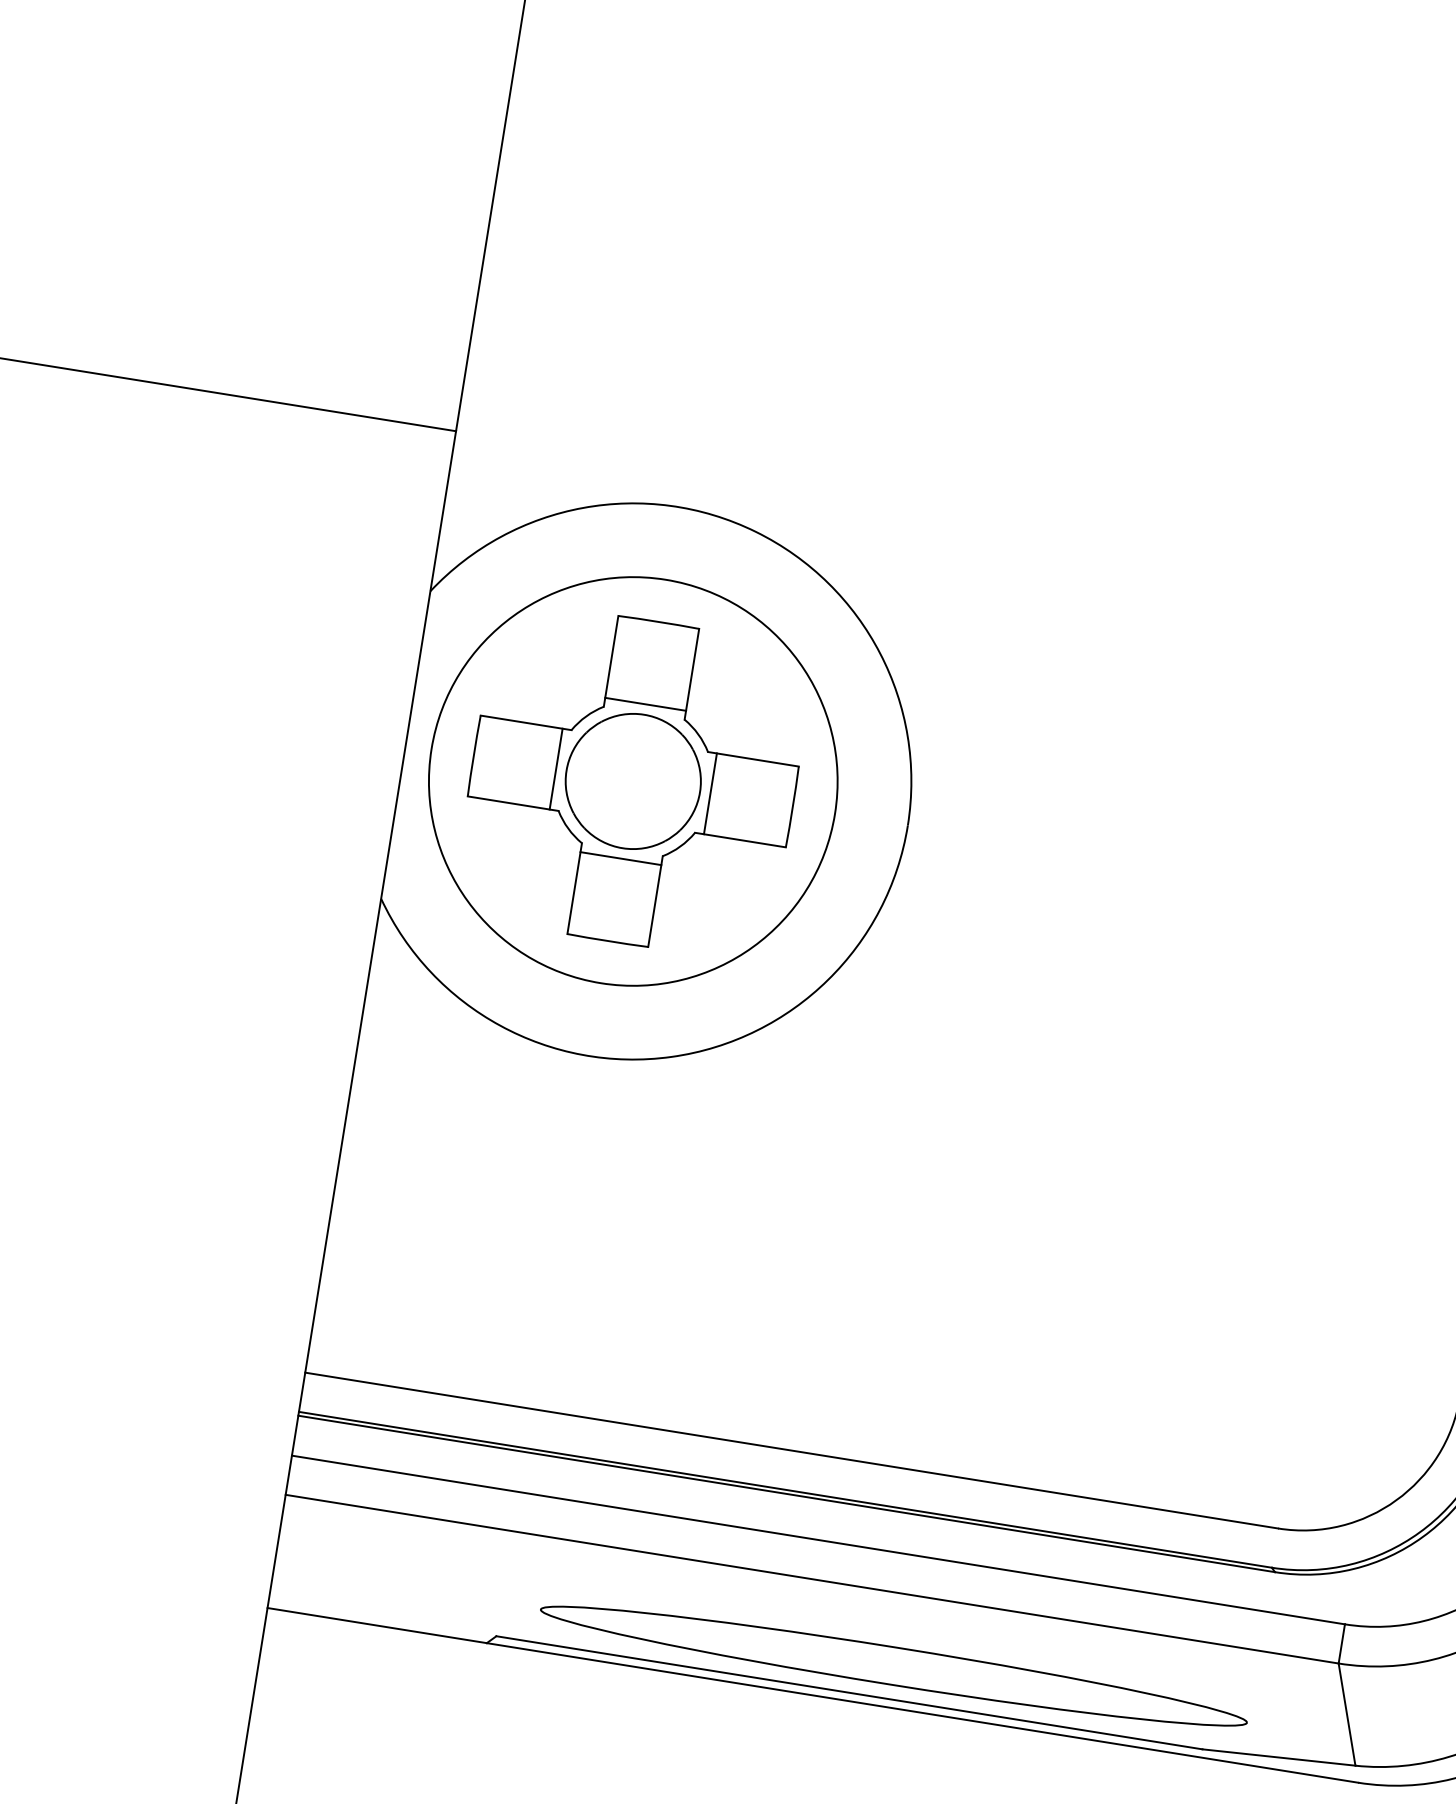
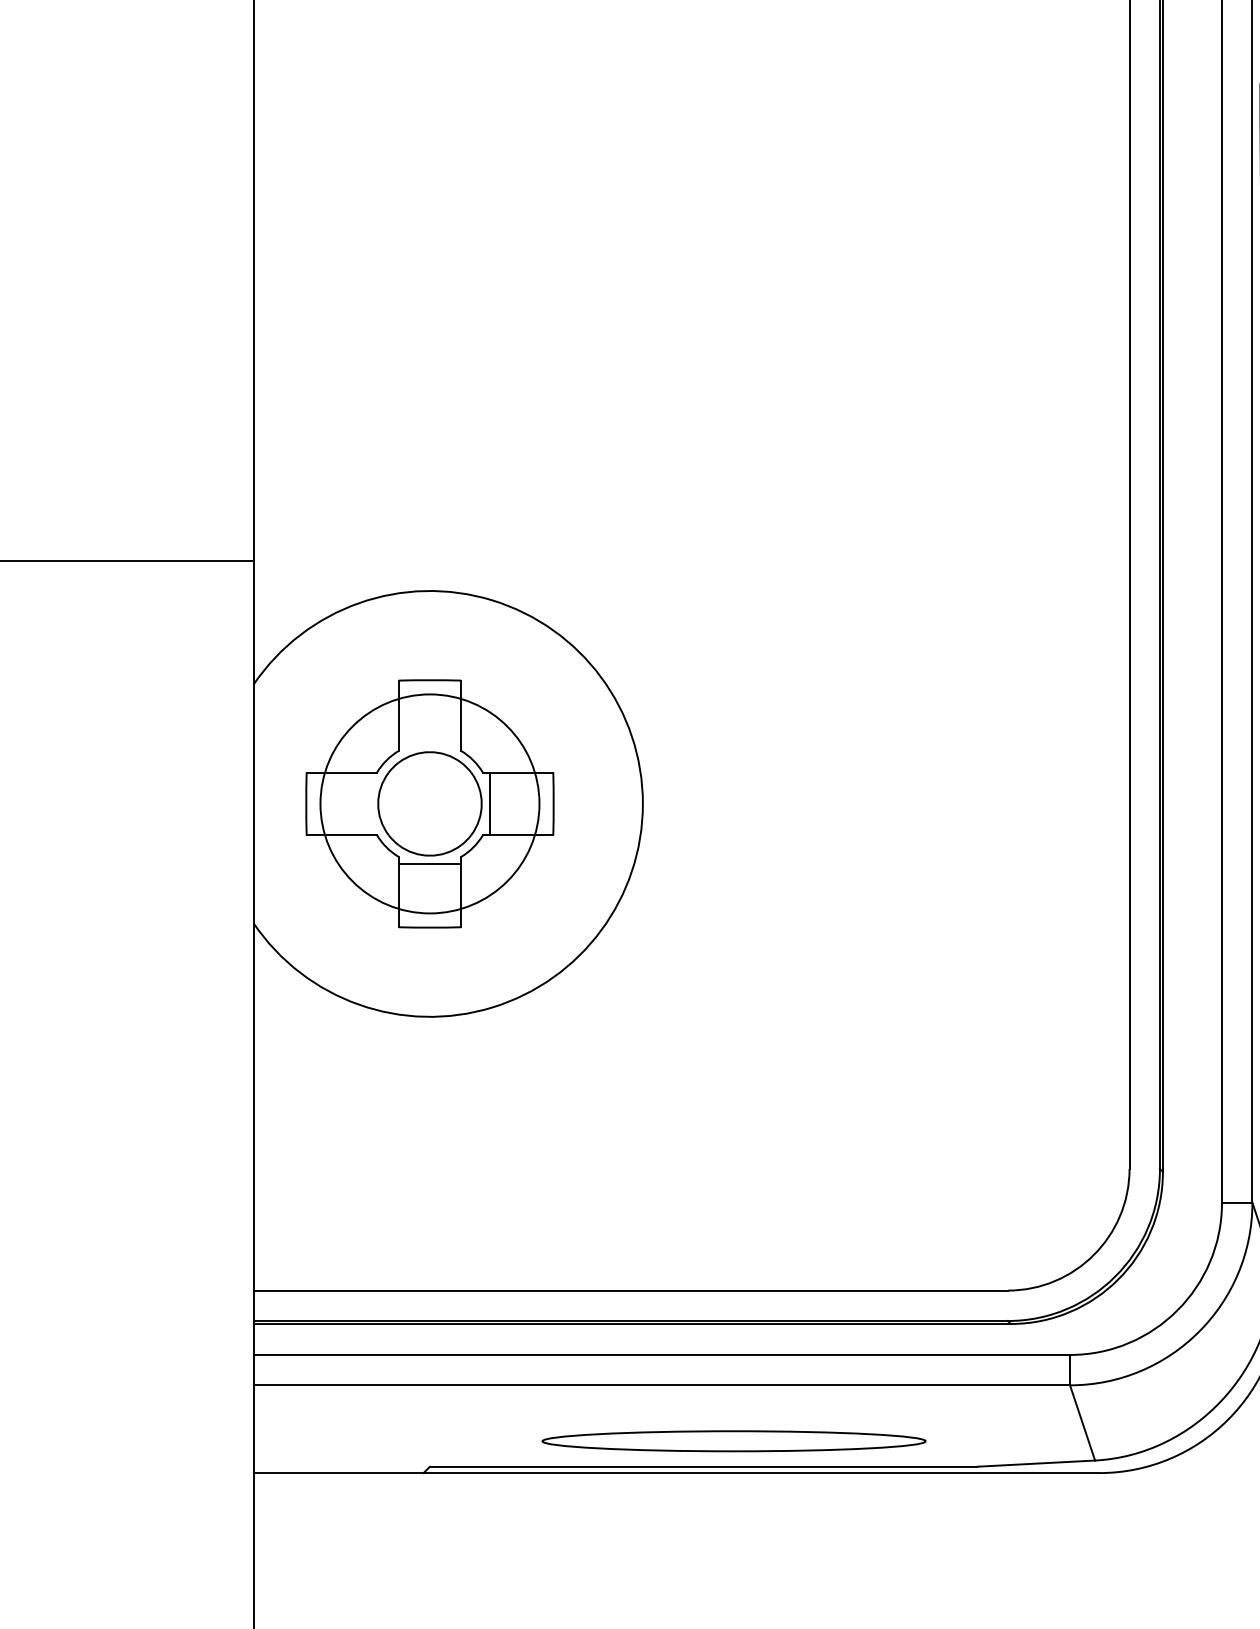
line: (644, 704) -> (429, 744), removed
line: (556, 768) -> (370, 803), removed
circle: (632, 780) -> (429, 803), size x0.7
part: (893, 1666) -> (733, 1441), size x0.7

